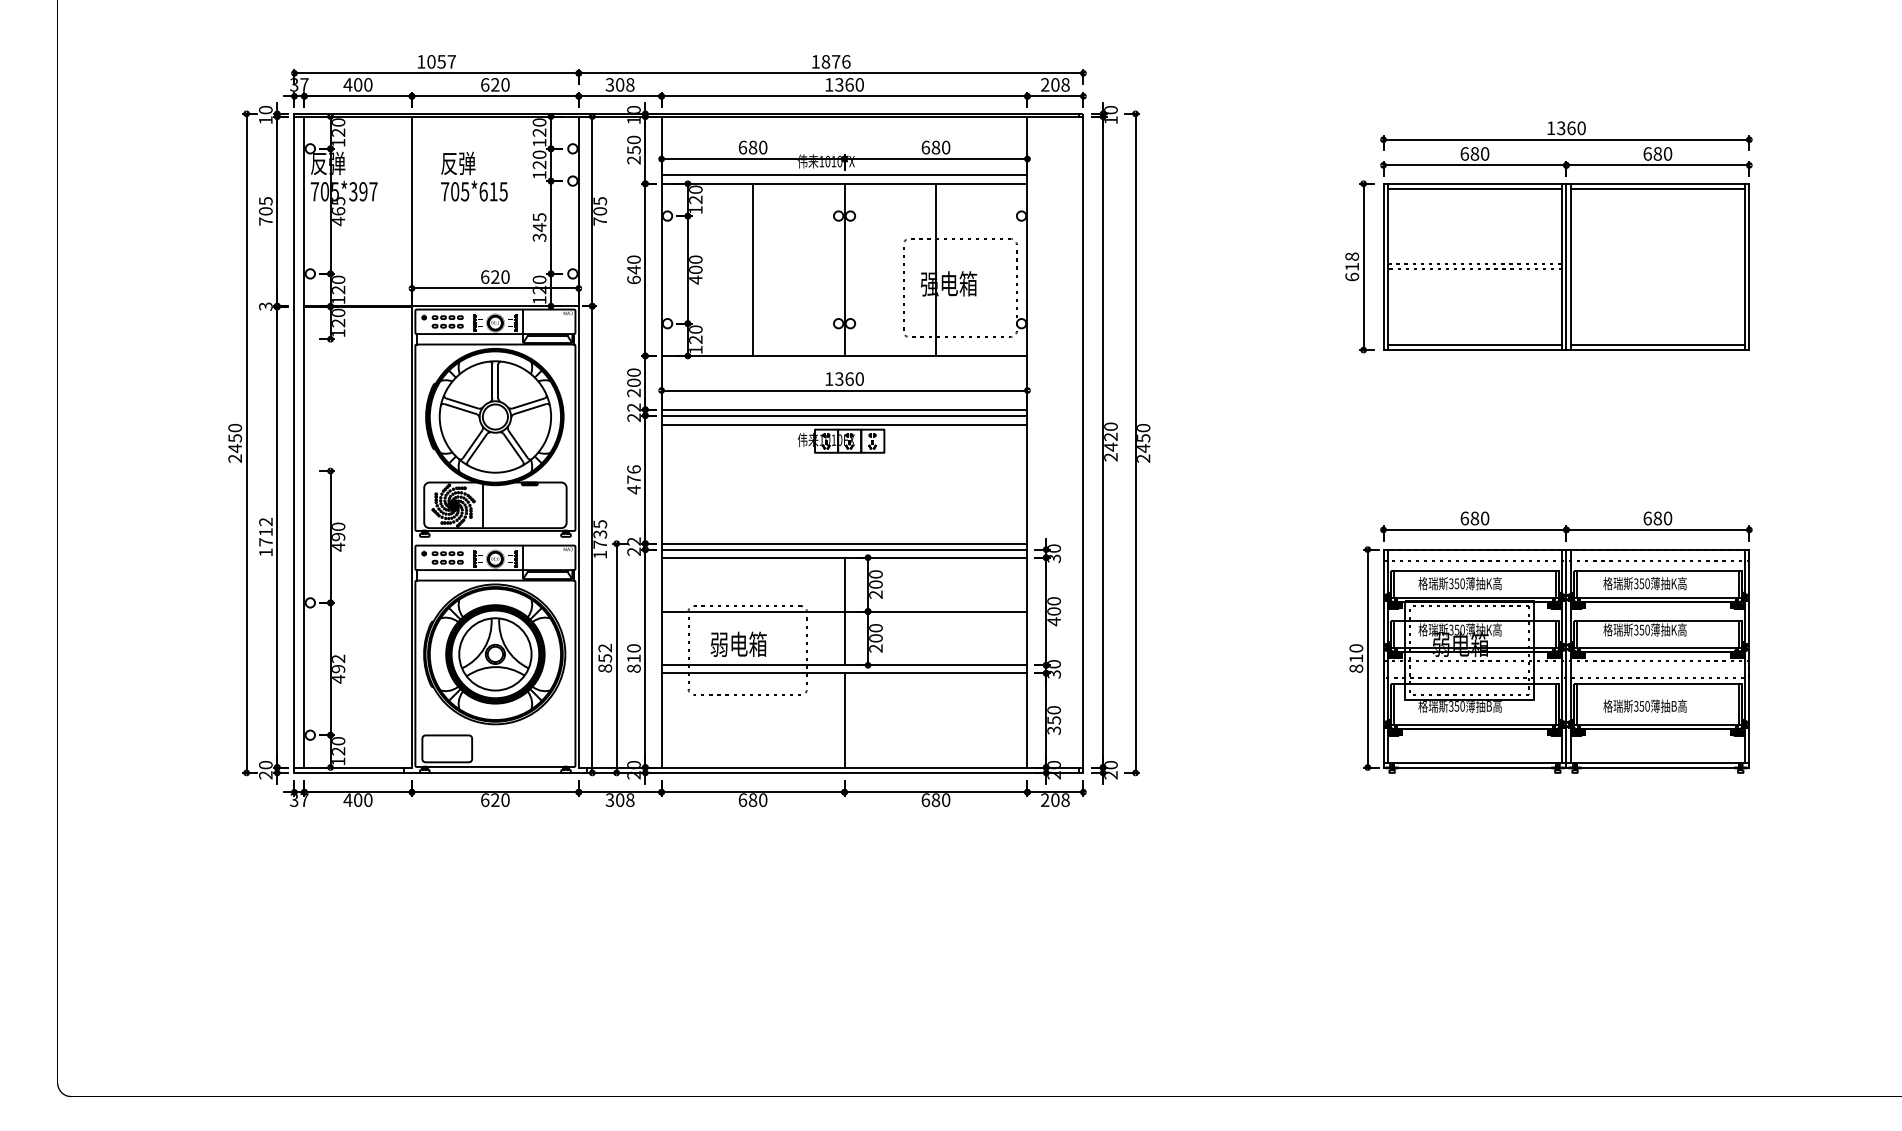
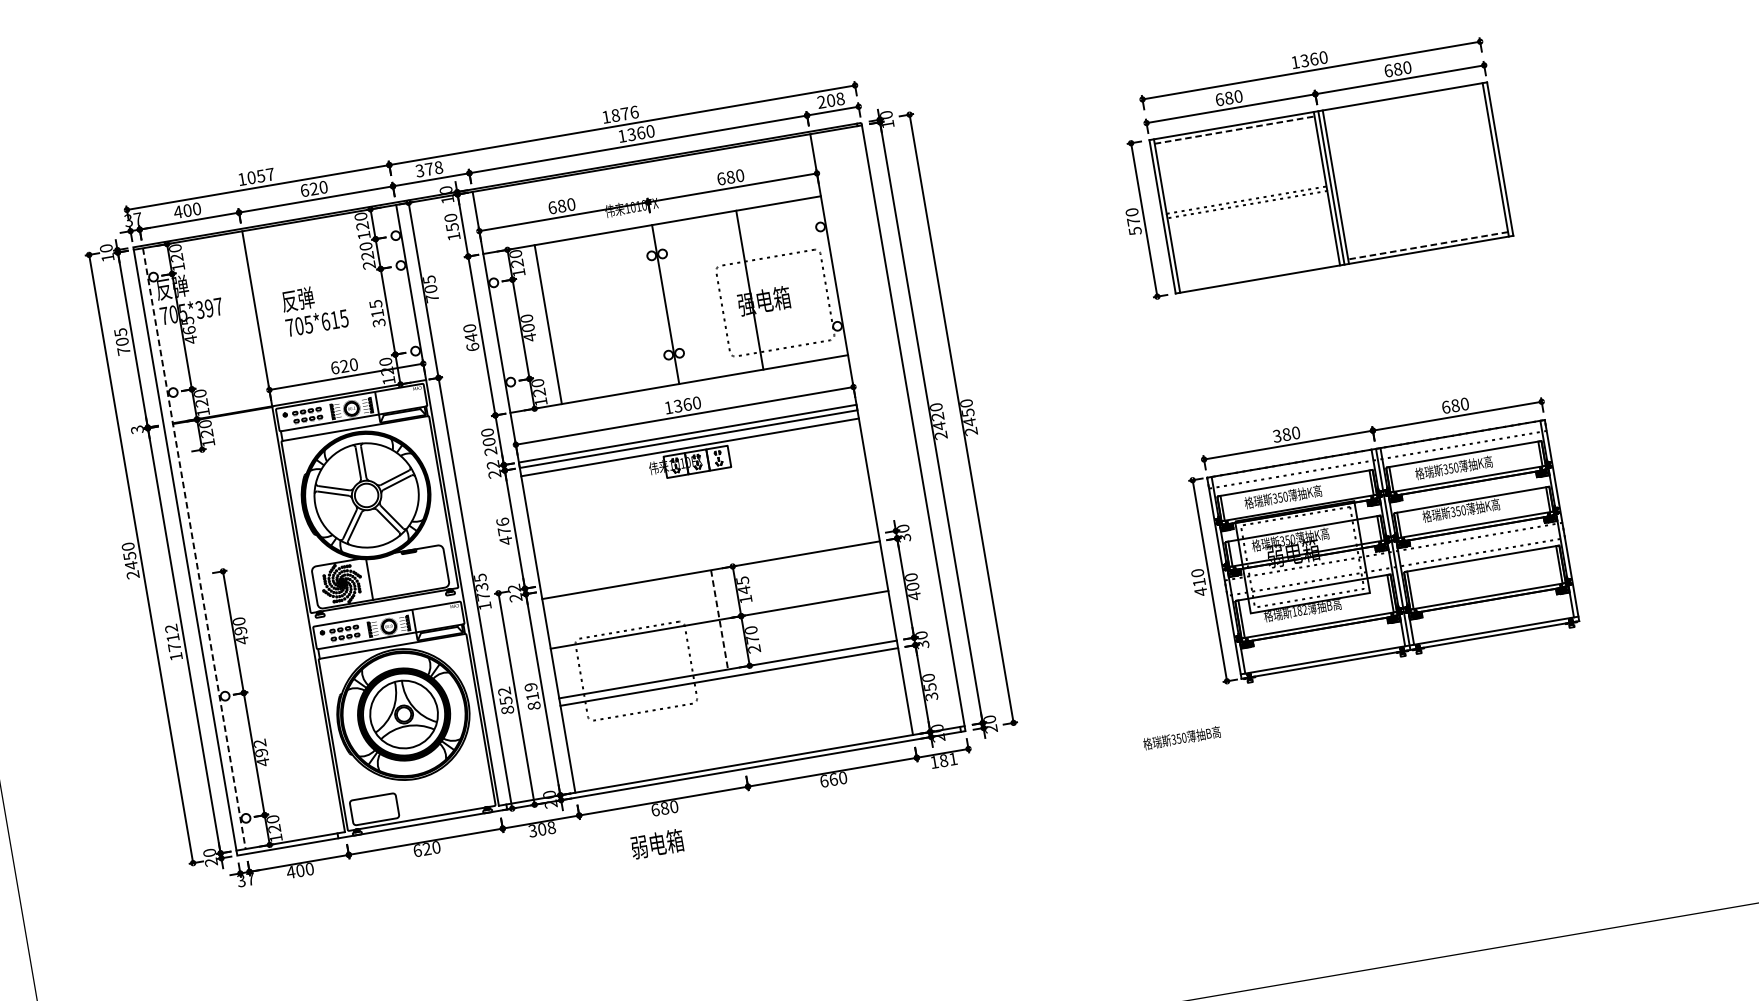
text: (620, 84) -> (429, 168), 308 -> 378
text: (633, 160) -> (453, 236), 250 -> 150
line: (844, 174) -> (650, 216), removed
text: (539, 175) -> (369, 265), 120 -> 220
text: (474, 176) -> (314, 309), moved
line: (1474, 188) -> (1234, 130), solid -> dashed
line: (1657, 188) -> (1403, 101), removed
text: (539, 227) -> (377, 313), 345 -> 315
text: (1351, 266) -> (1132, 221), 618 -> 570
line: (753, 269) -> (548, 324), moved
line: (1474, 345) -> (1258, 274), removed
line: (1657, 345) -> (1427, 246), solid -> dashed
line: (304, 442) -> (194, 549), solid -> dashed
text: (1464, 518) -> (1277, 436), 680 -> 380
line: (844, 543) -> (708, 557), removed
line: (844, 549) -> (709, 562), removed
text: (875, 584) -> (743, 590), 200 -> 145
line: (844, 611) -> (719, 619), solid -> dashed
text: (875, 638) -> (752, 639), 200 -> 270
text: (738, 643) -> (657, 843), moved
text: (633, 648) -> (530, 687), 810 -> 819
text: (1356, 668) -> (1201, 591), 810 -> 410
text: (1644, 705) -> (1181, 737), moved
text: (1456, 706) -> (1299, 611), 350 -> 182
line: (844, 720) -> (736, 720), removed
text: (935, 799) -> (833, 779), 680 -> 660
text: (1055, 800) -> (944, 761), 208 -> 181

